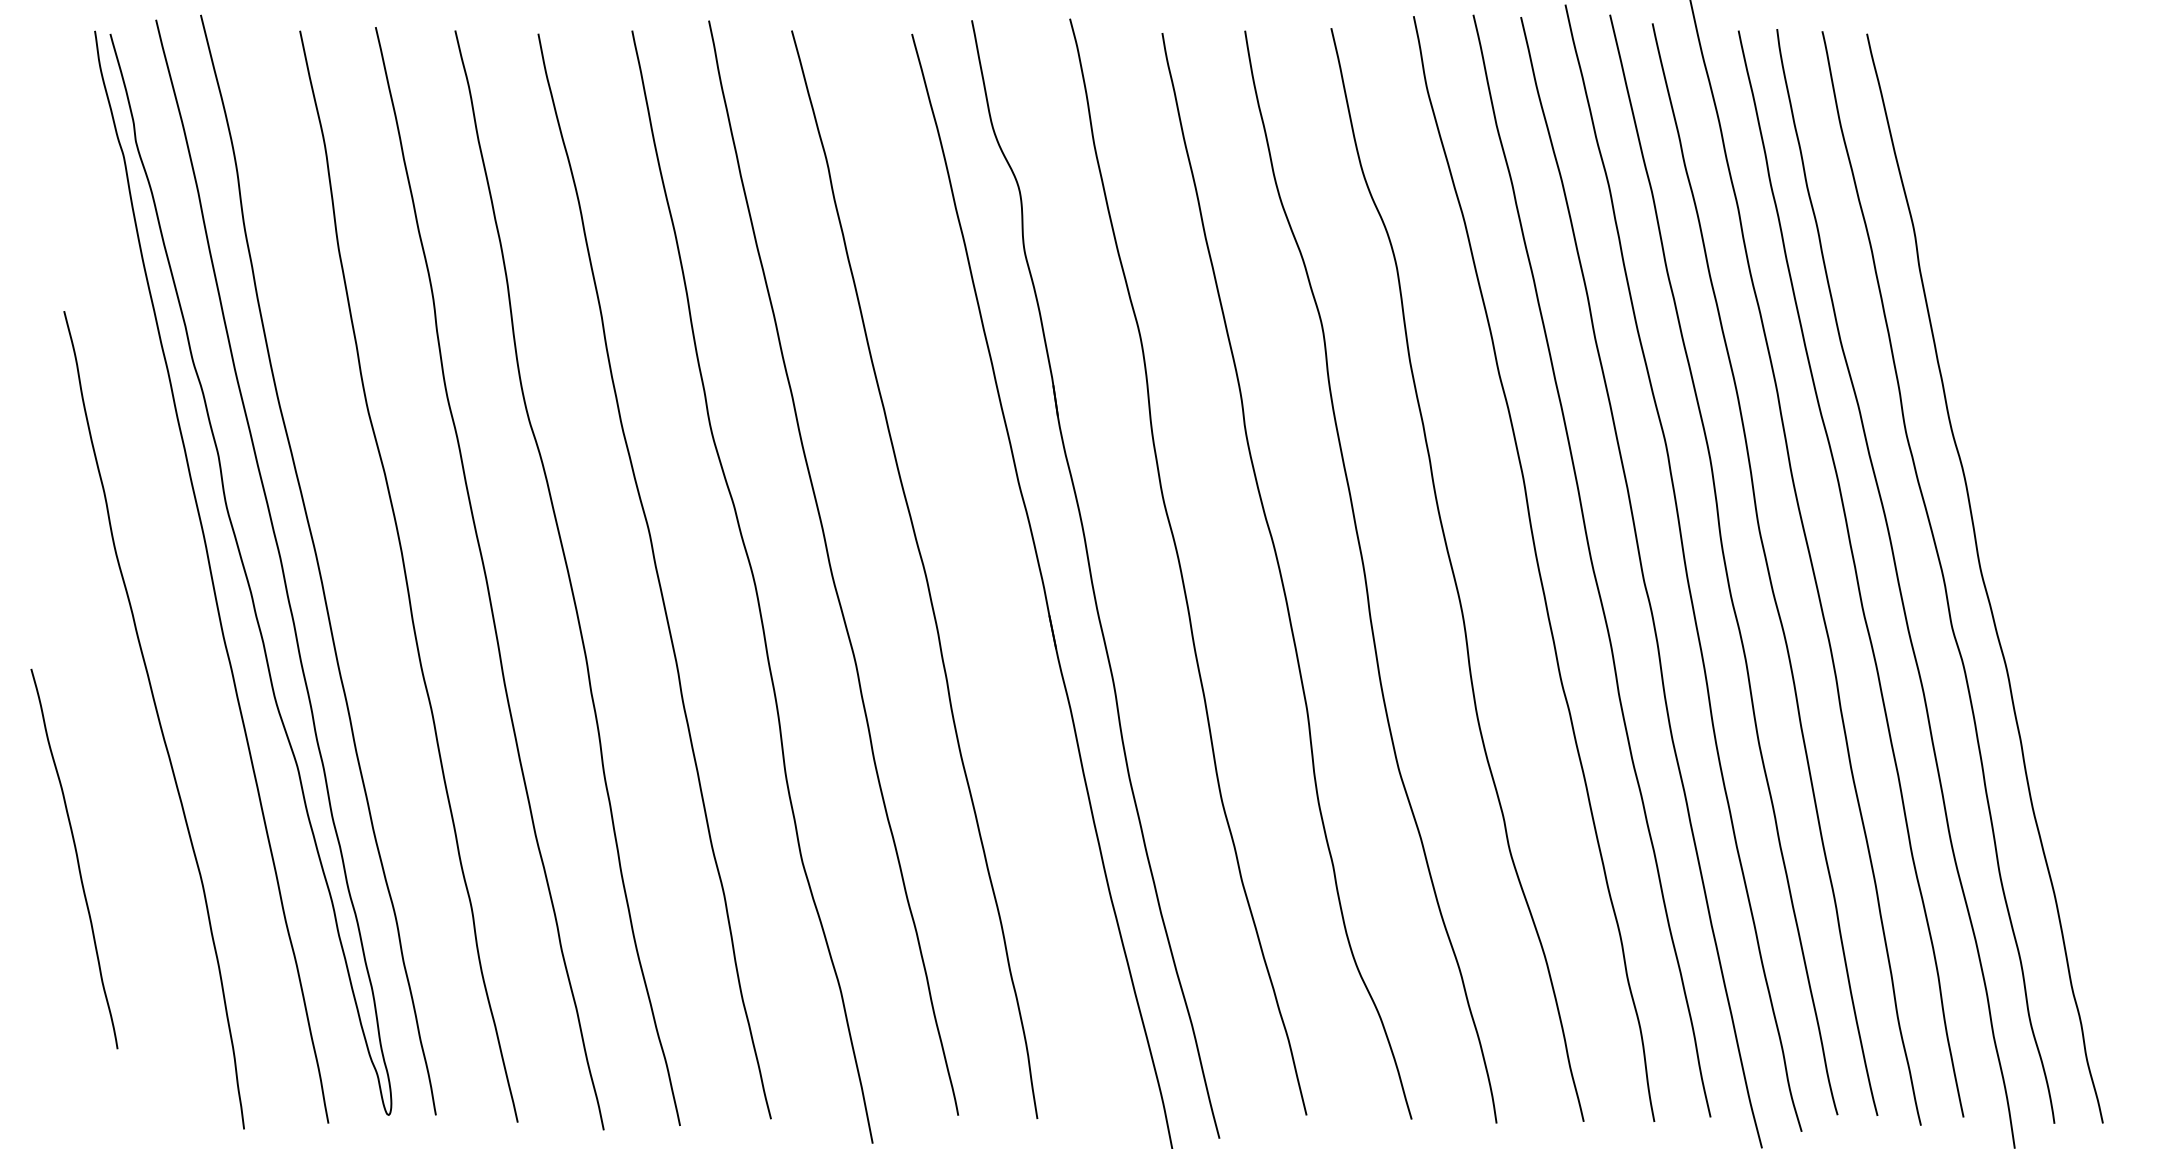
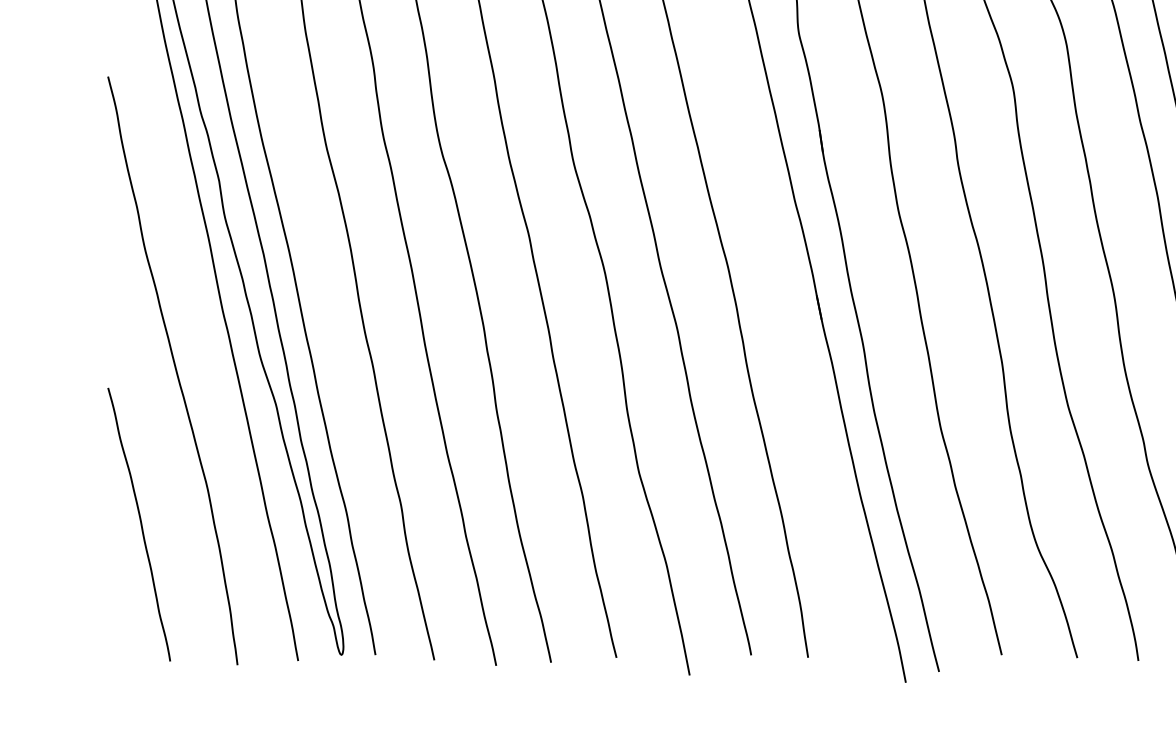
curve: (76, 858) -> (140, 524), moved

